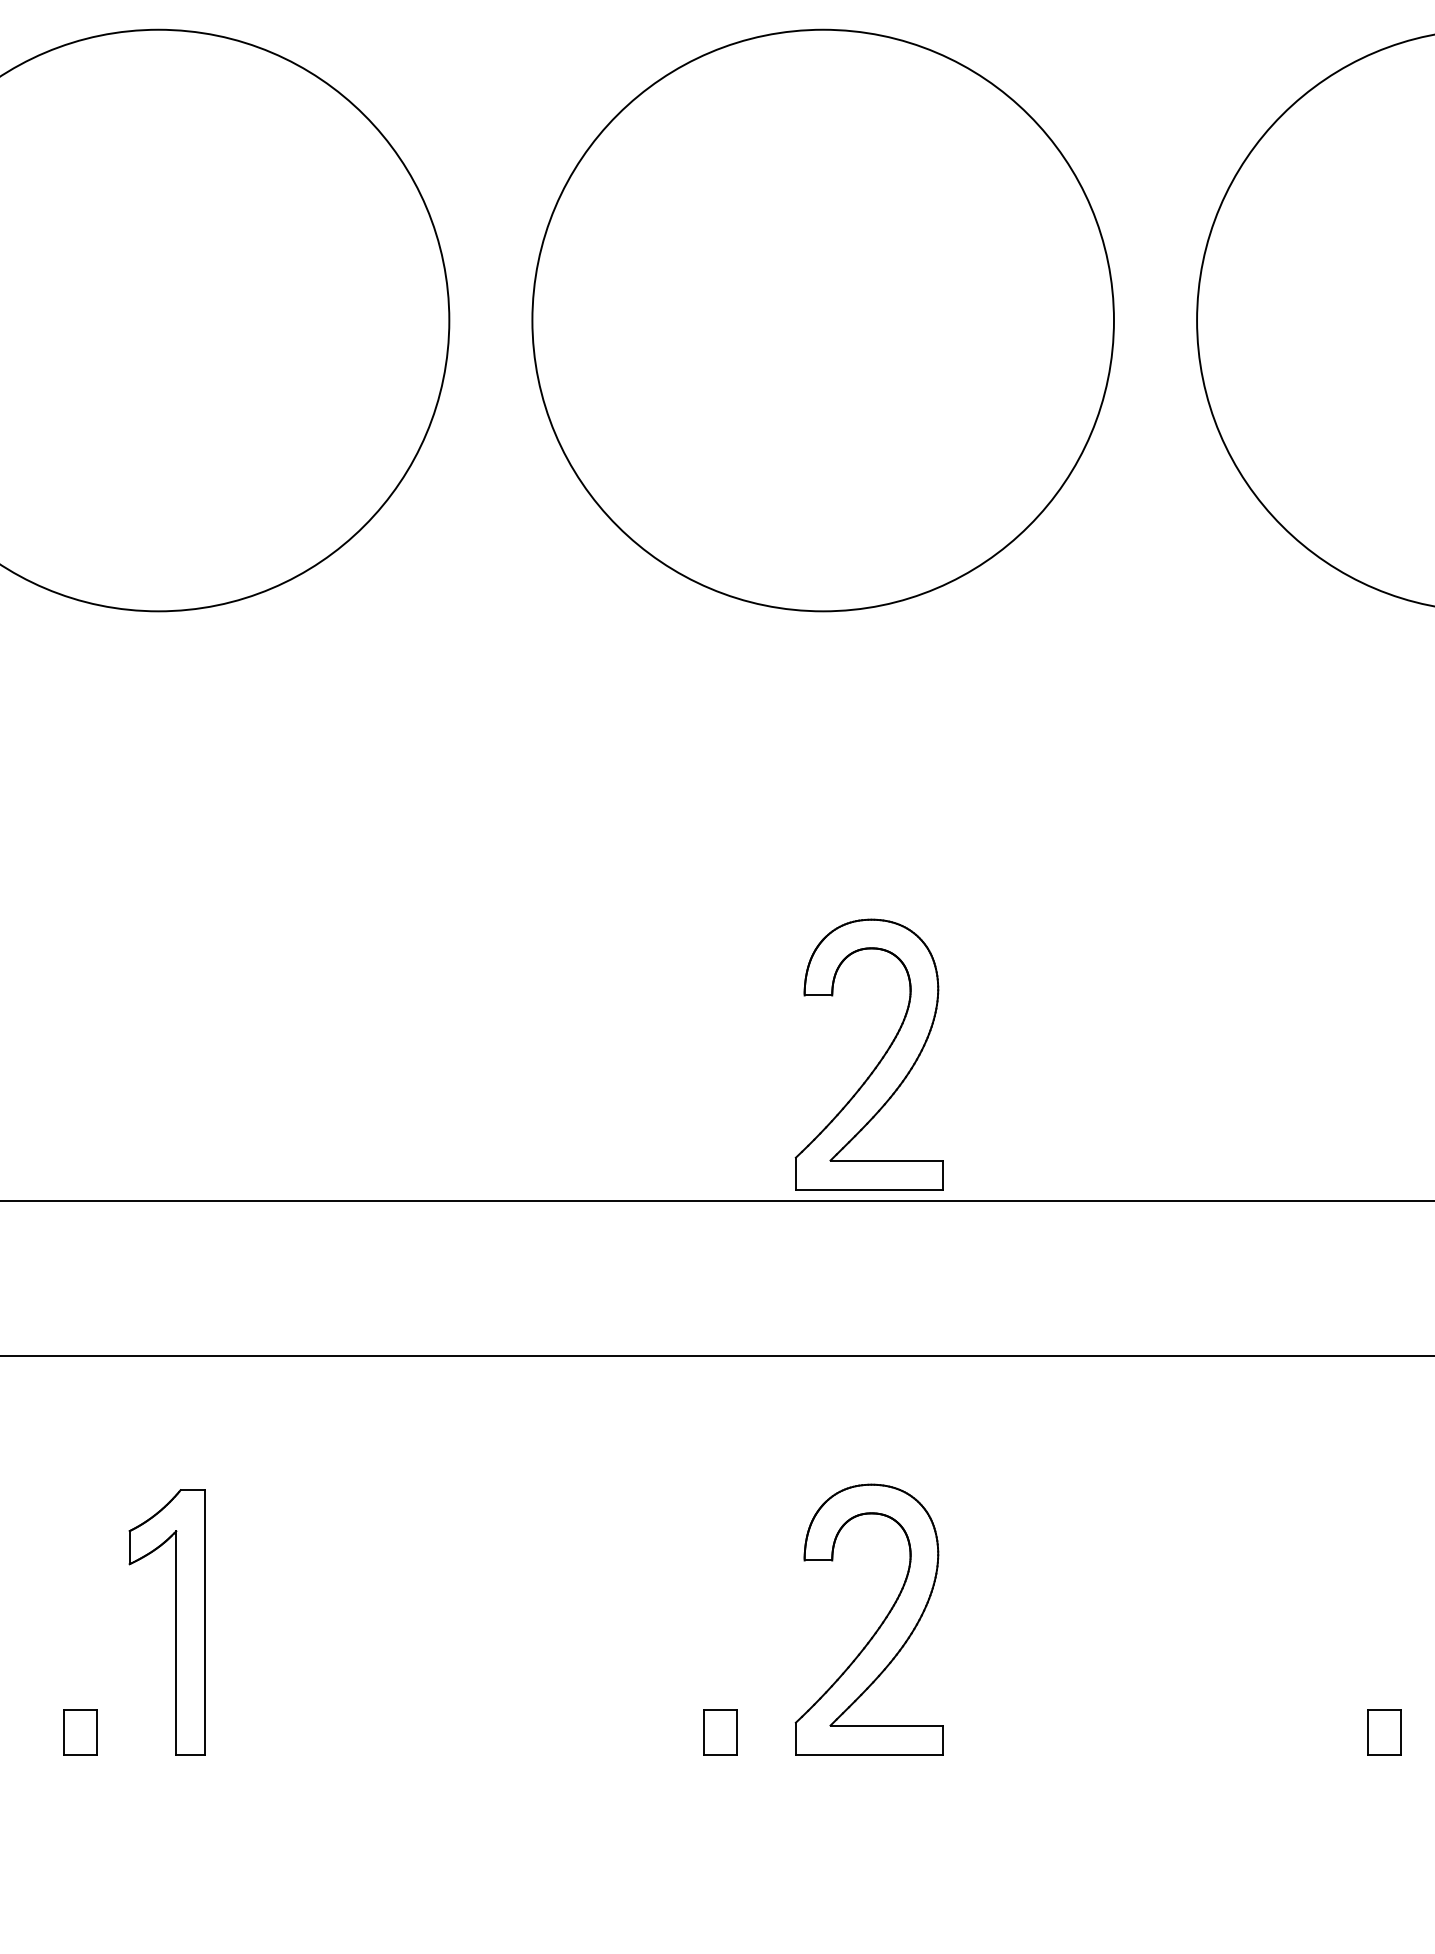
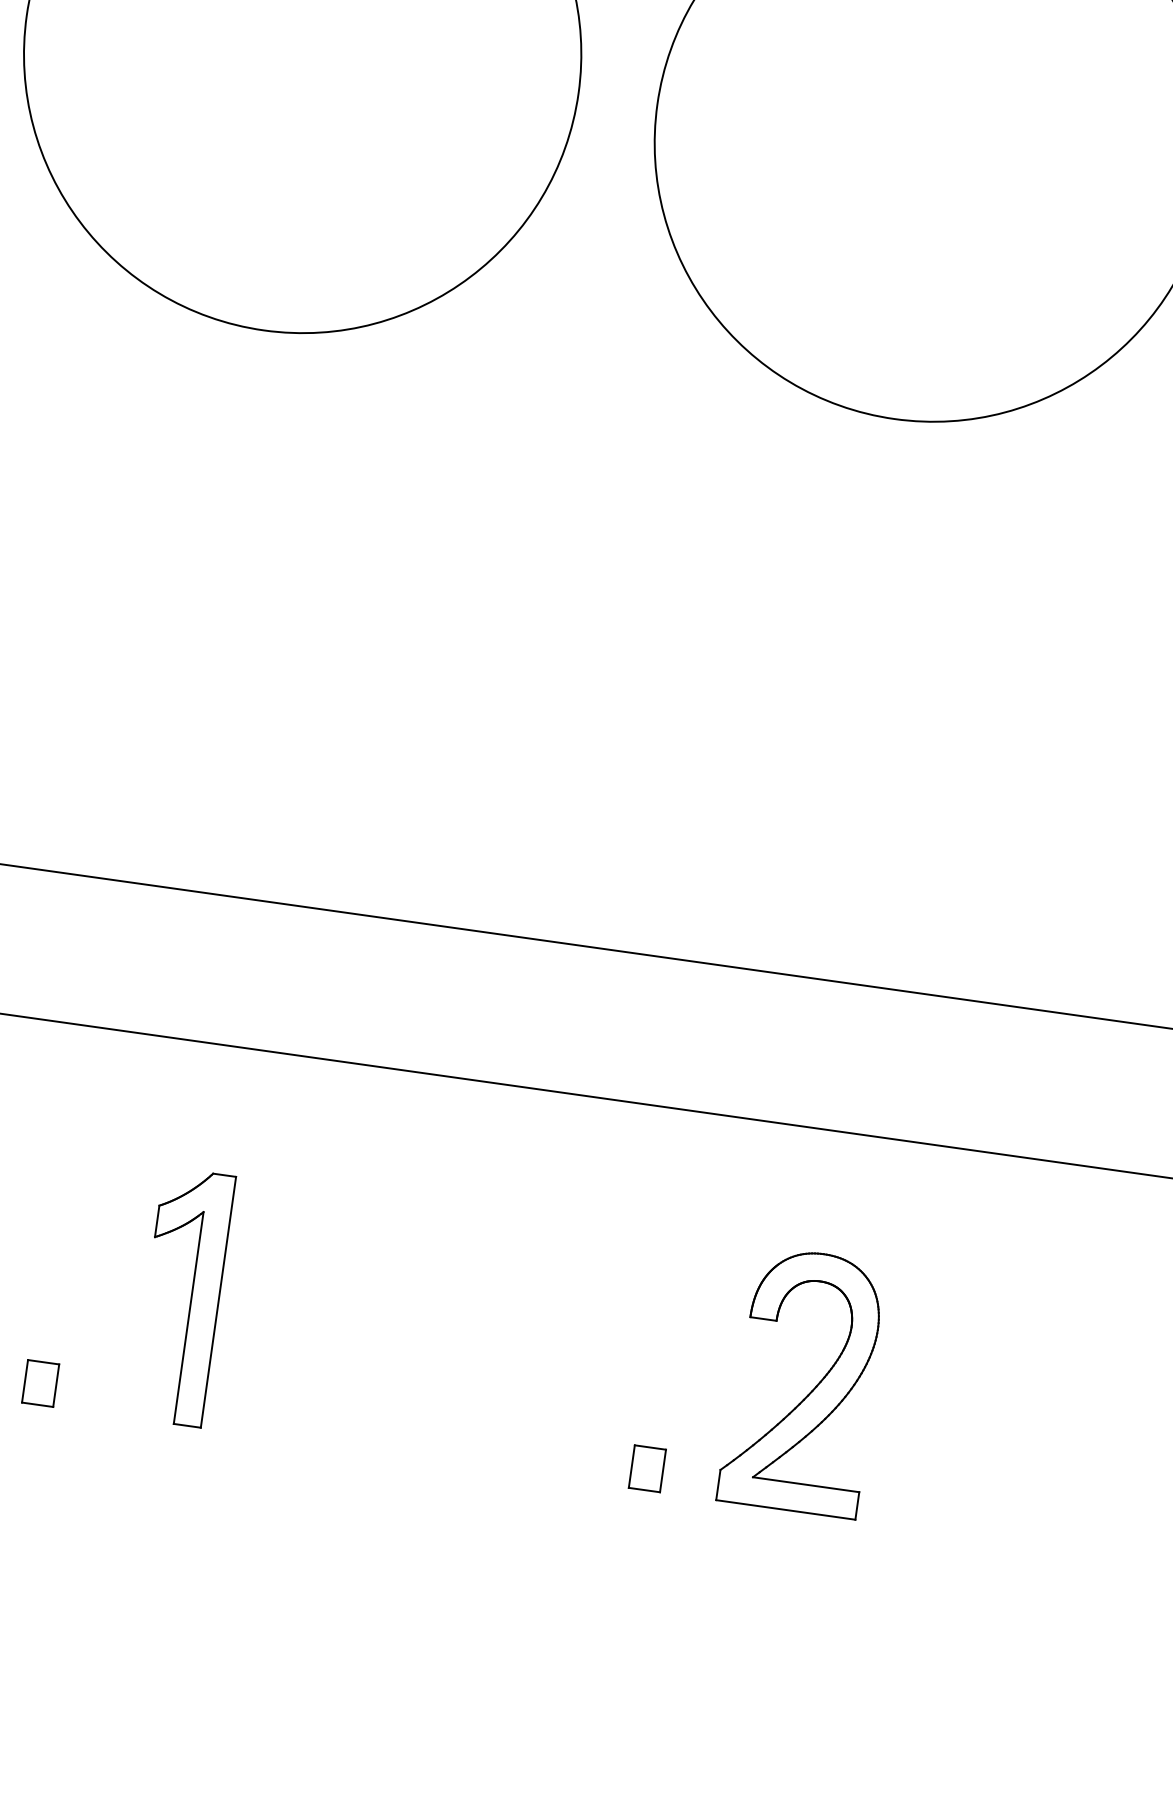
part: (879, 1060) -> (888, 852), removed
part: (175, 1622) -> (190, 1298), moved

